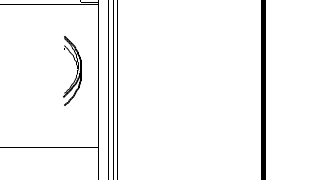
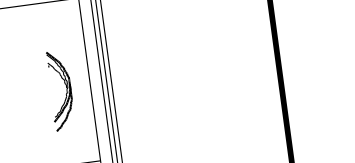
part: (72, 70) -> (60, 90), moved

